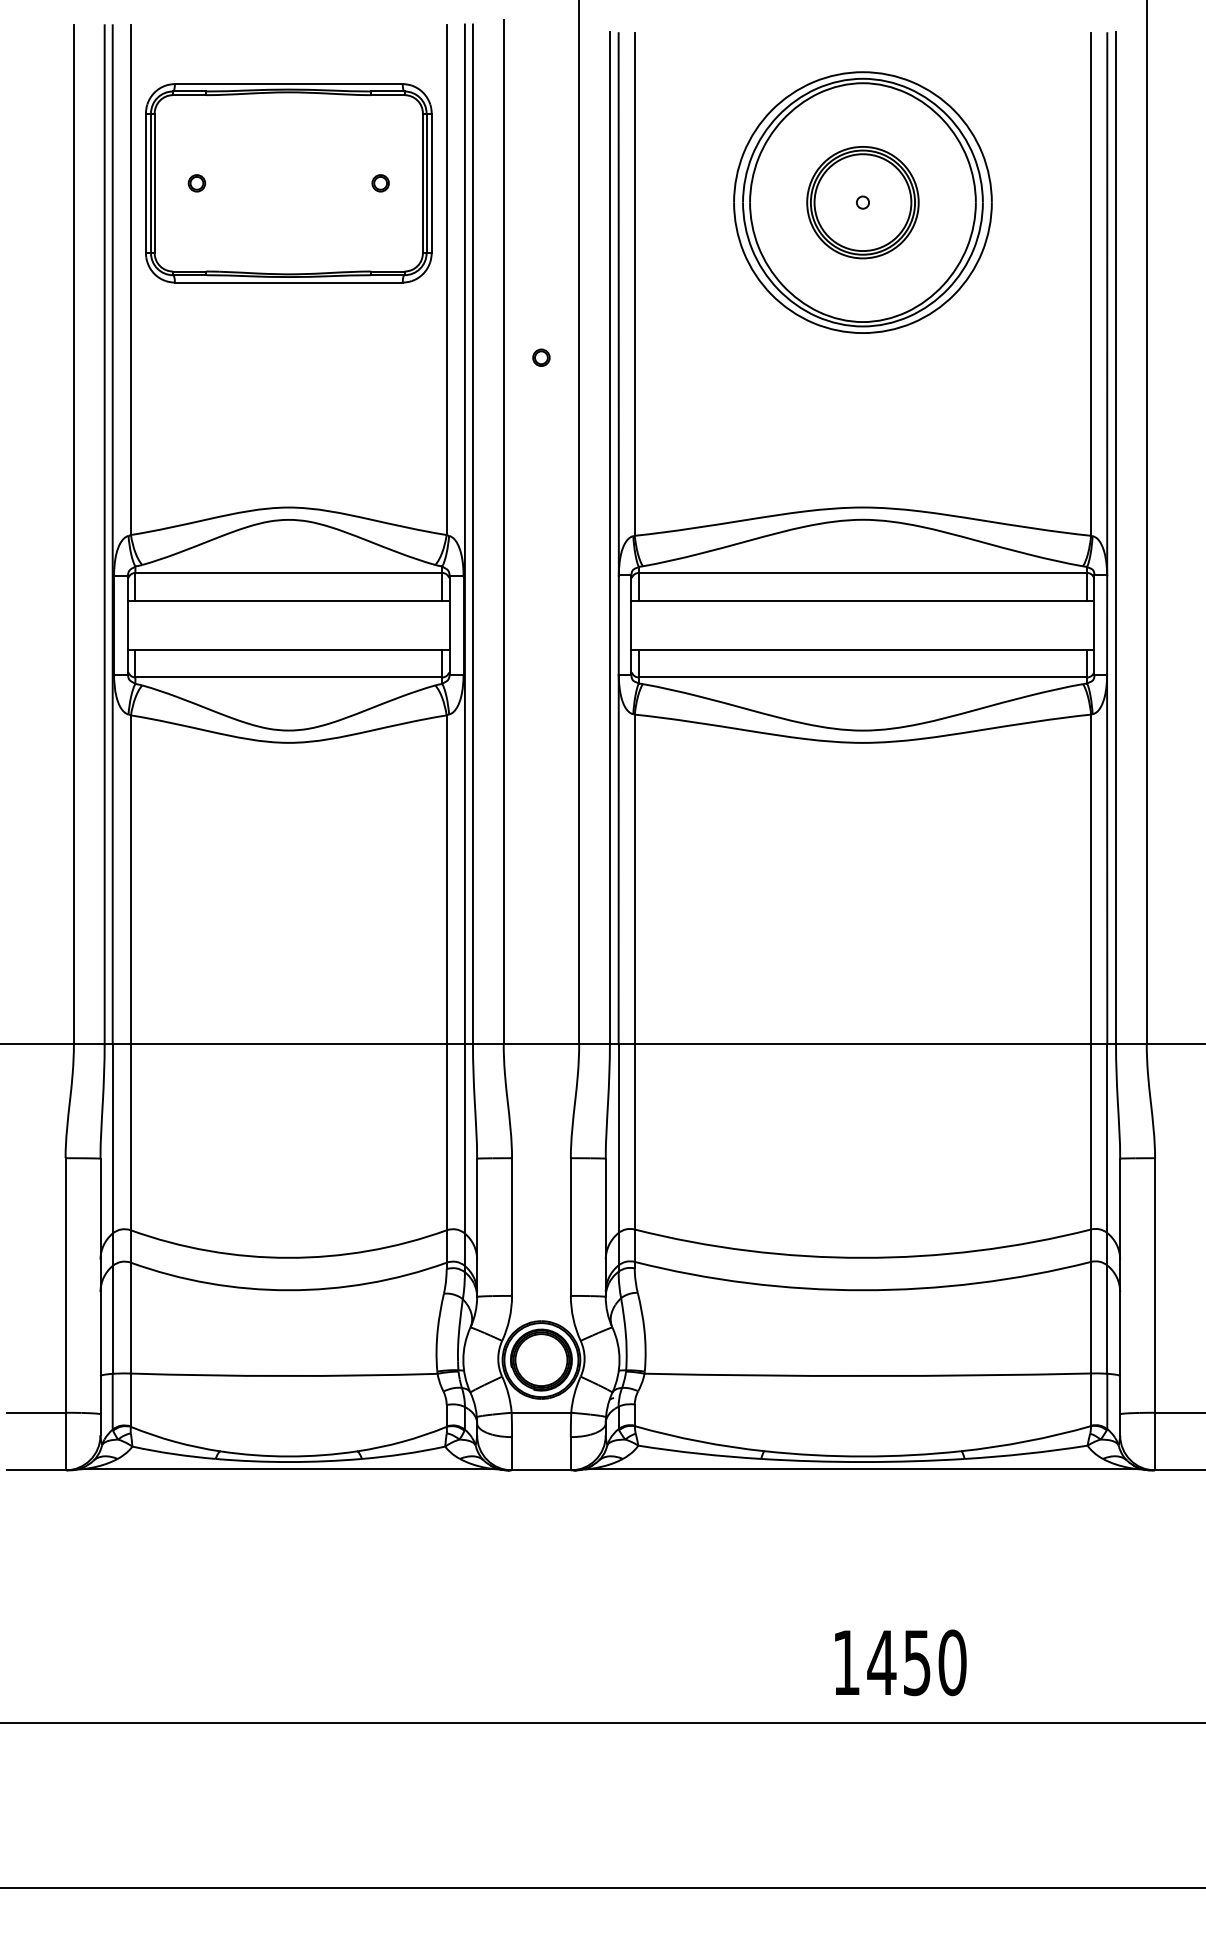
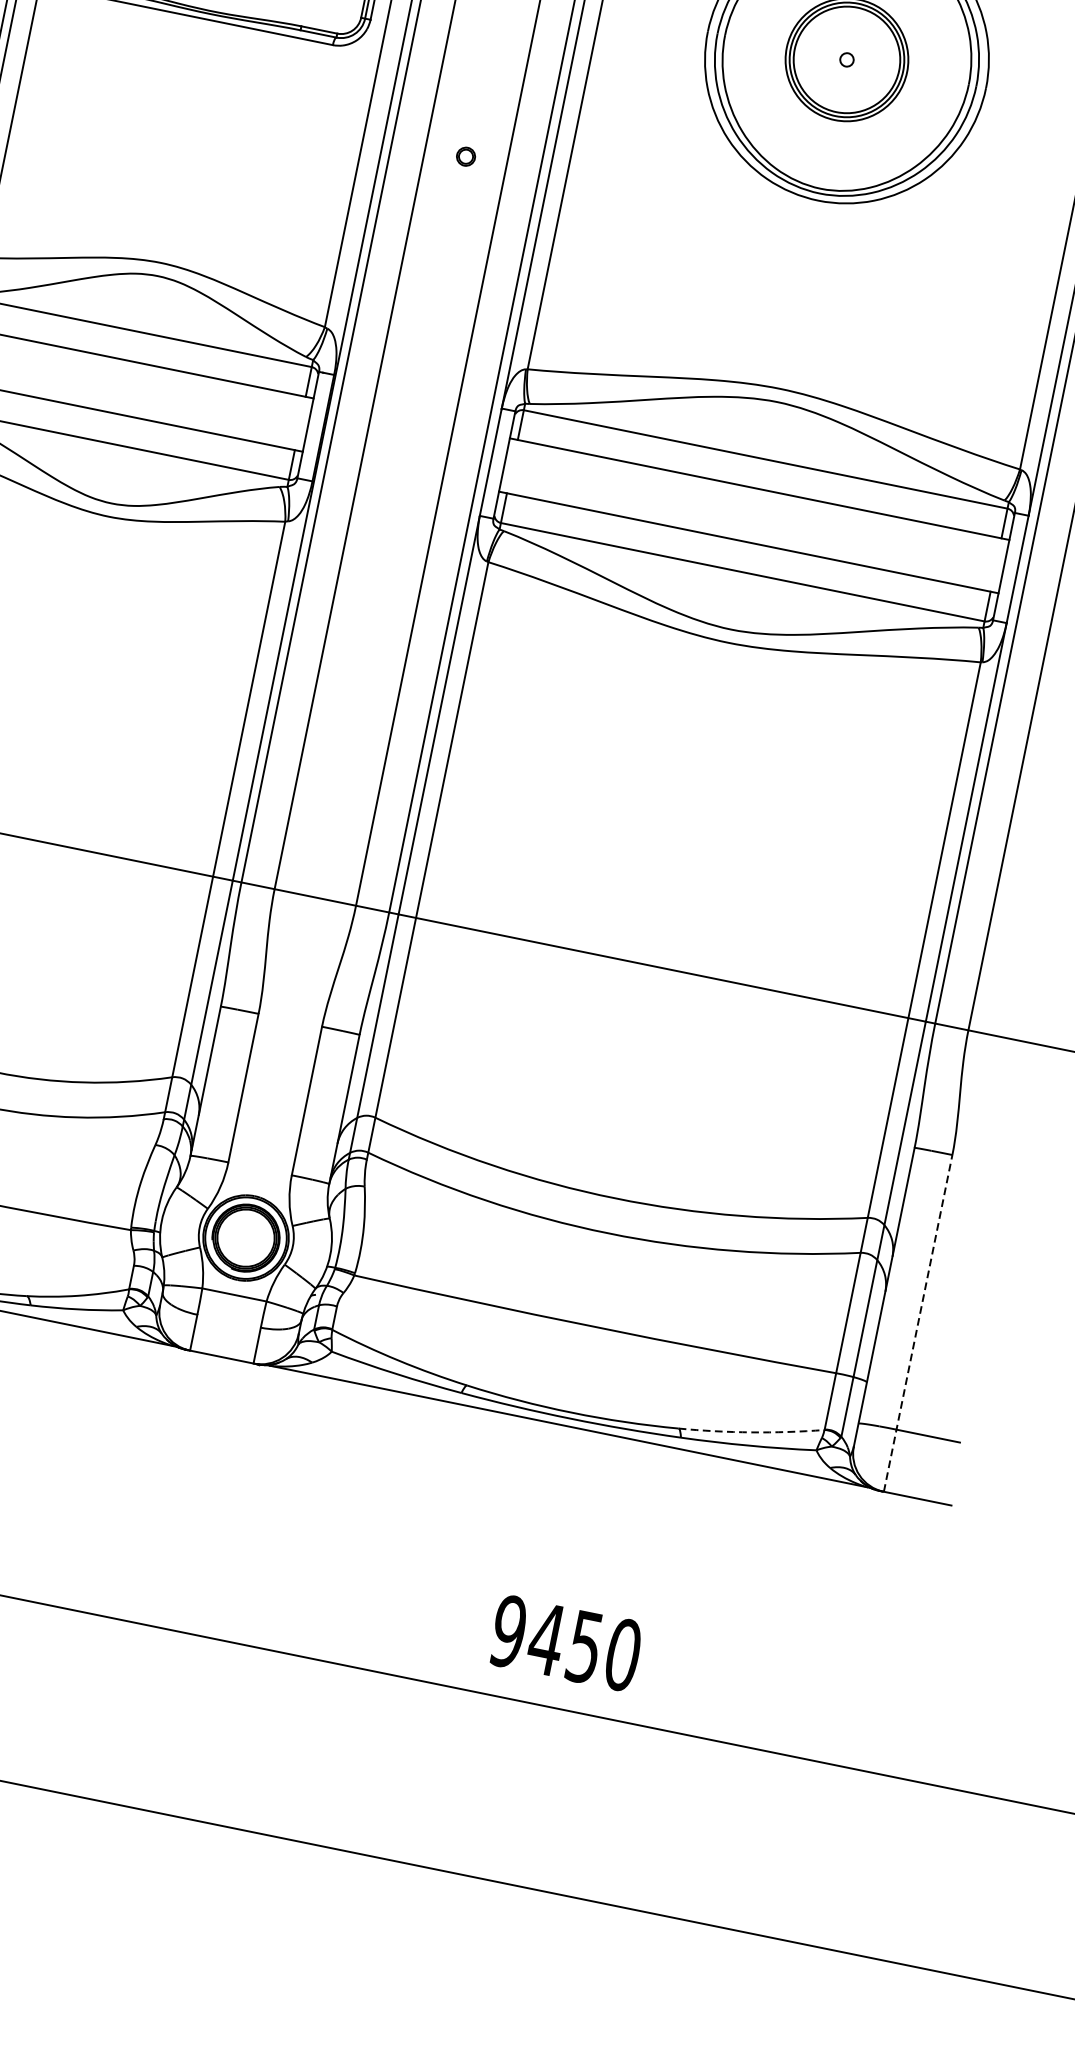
line: (1155, 1313) -> (918, 1322), solid -> dashed
arc: (1026, 1441) -> (751, 1432), solid -> dashed
text: (846, 1662) -> (508, 1631), 1450 -> 9450

